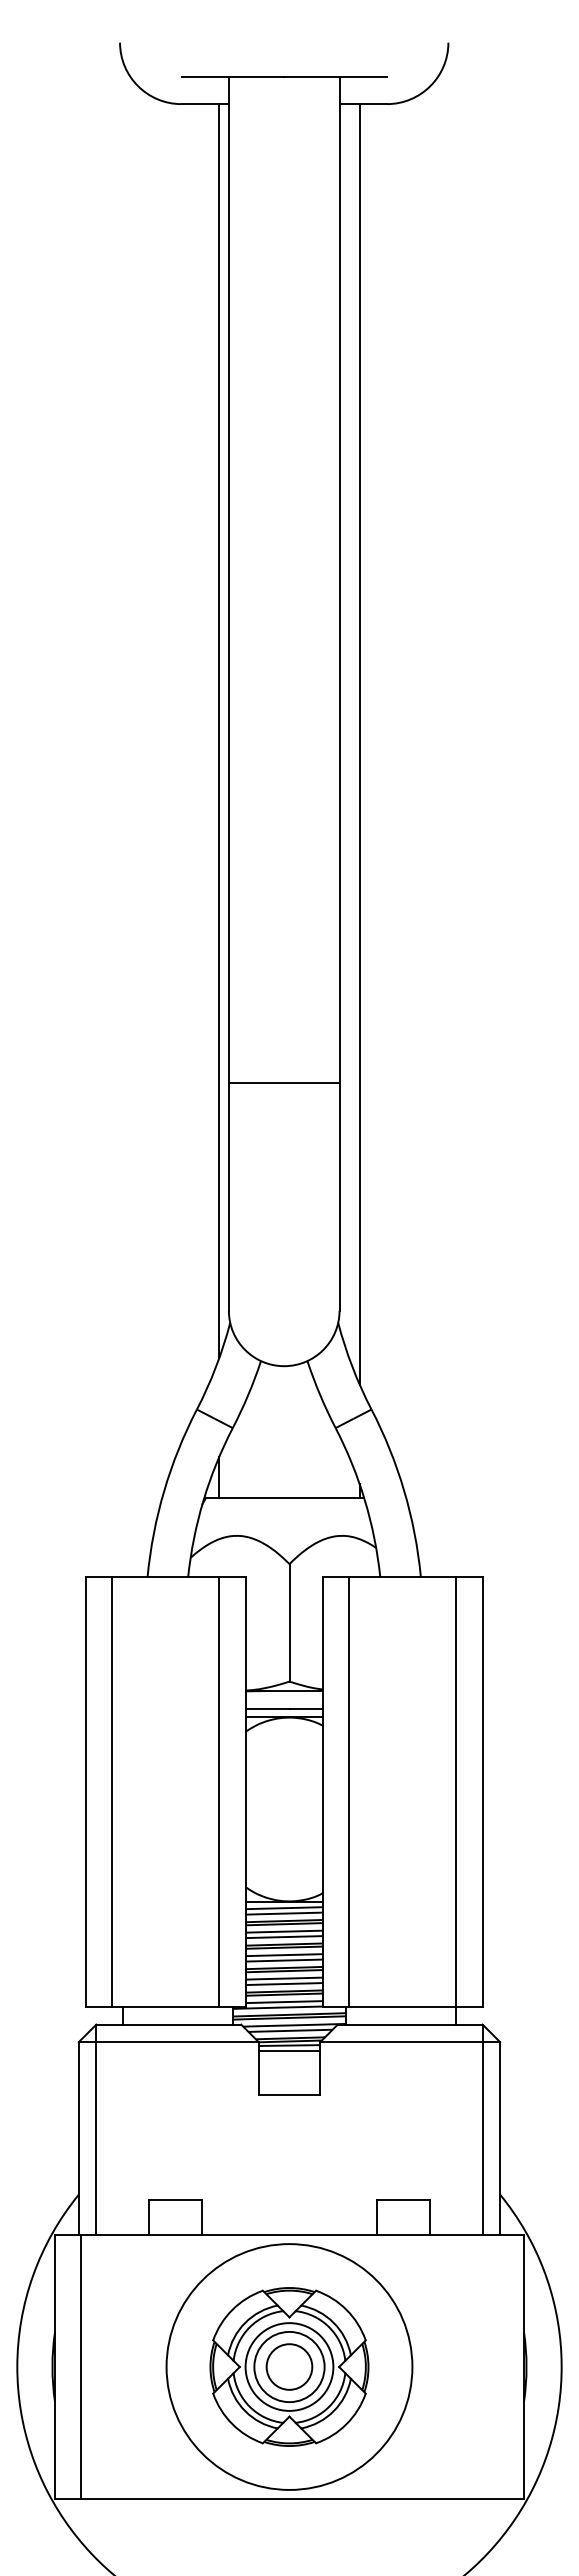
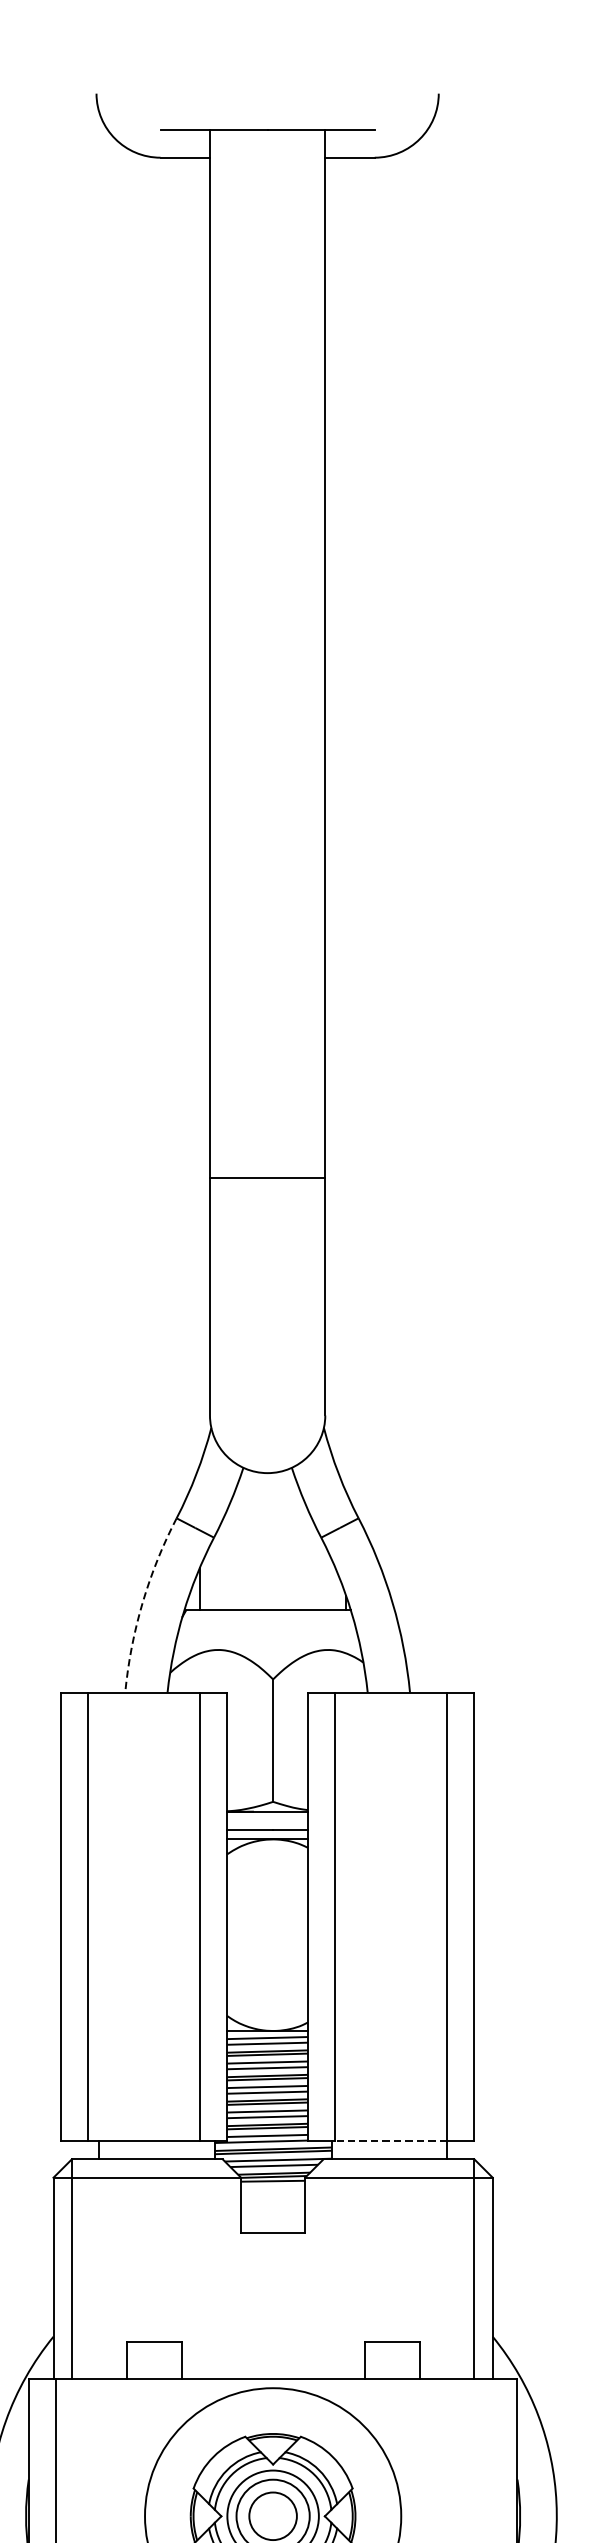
line: (219, 731) -> (200, 811), removed
line: (359, 744) -> (346, 825), removed
arc: (164, 1490) -> (142, 1602), solid -> dashed
line: (402, 2007) -> (390, 2141), solid -> dashed
line: (289, 2050) -> (273, 2186), removed

